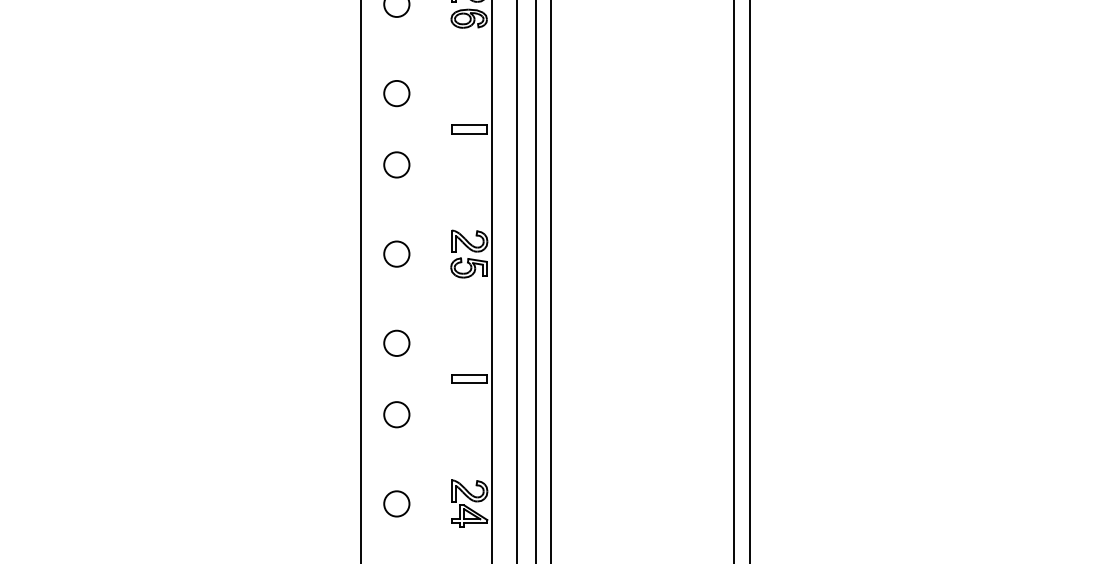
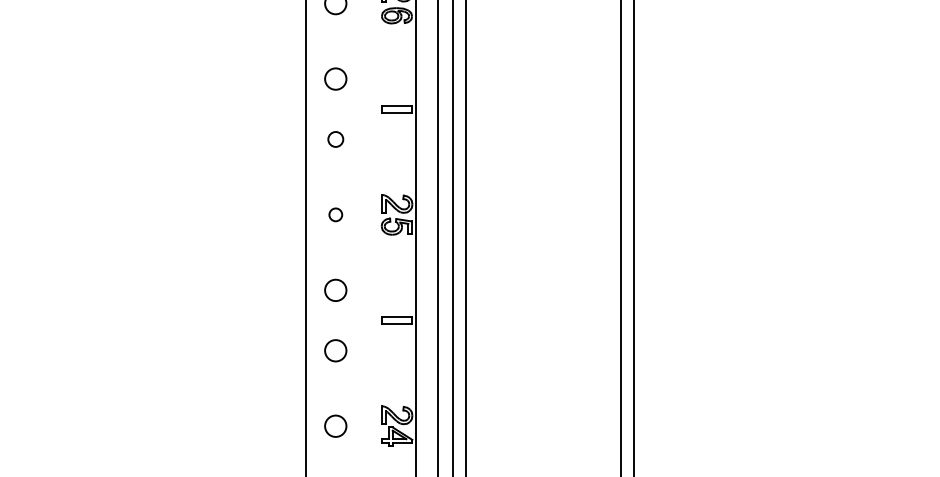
circle: (396, 164) -> (335, 139), size x0.7
circle: (396, 253) -> (335, 214), size x0.6

